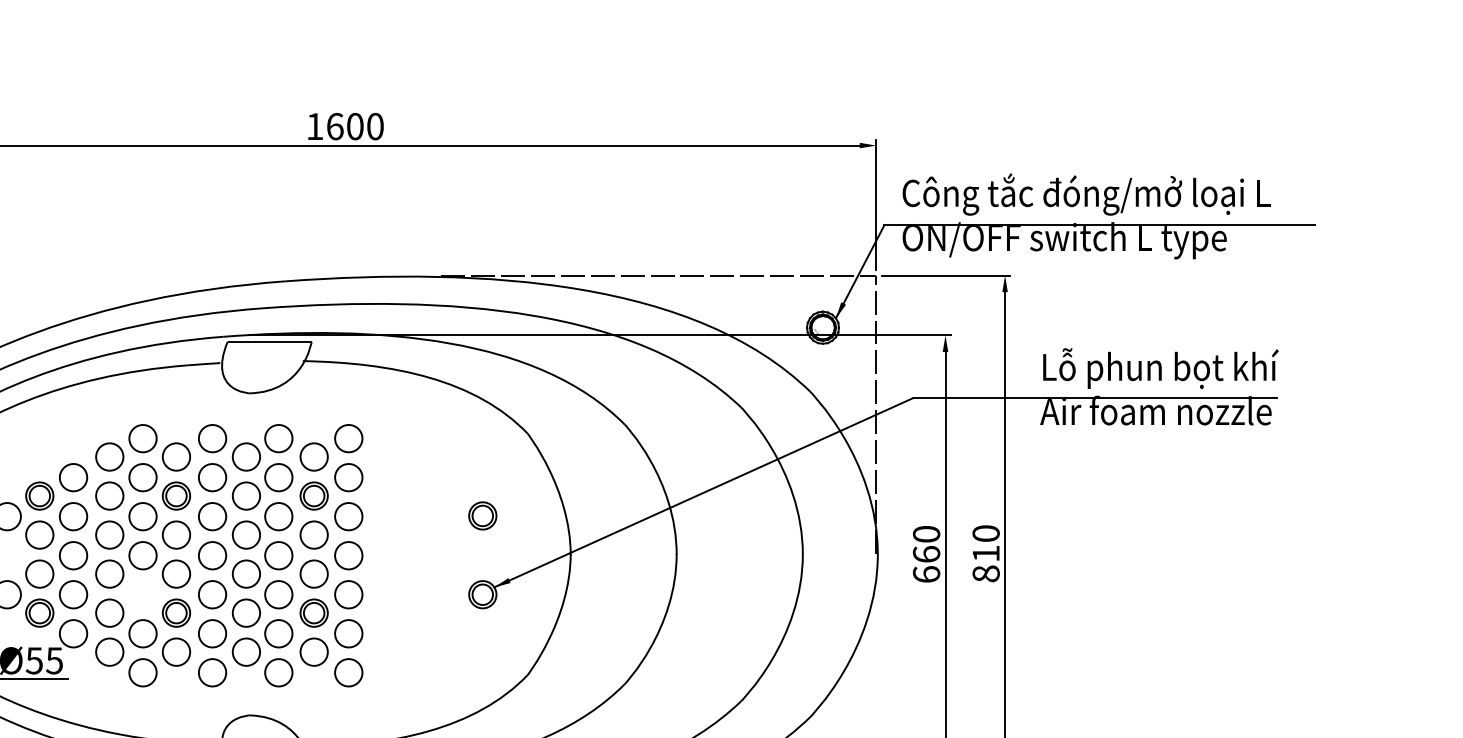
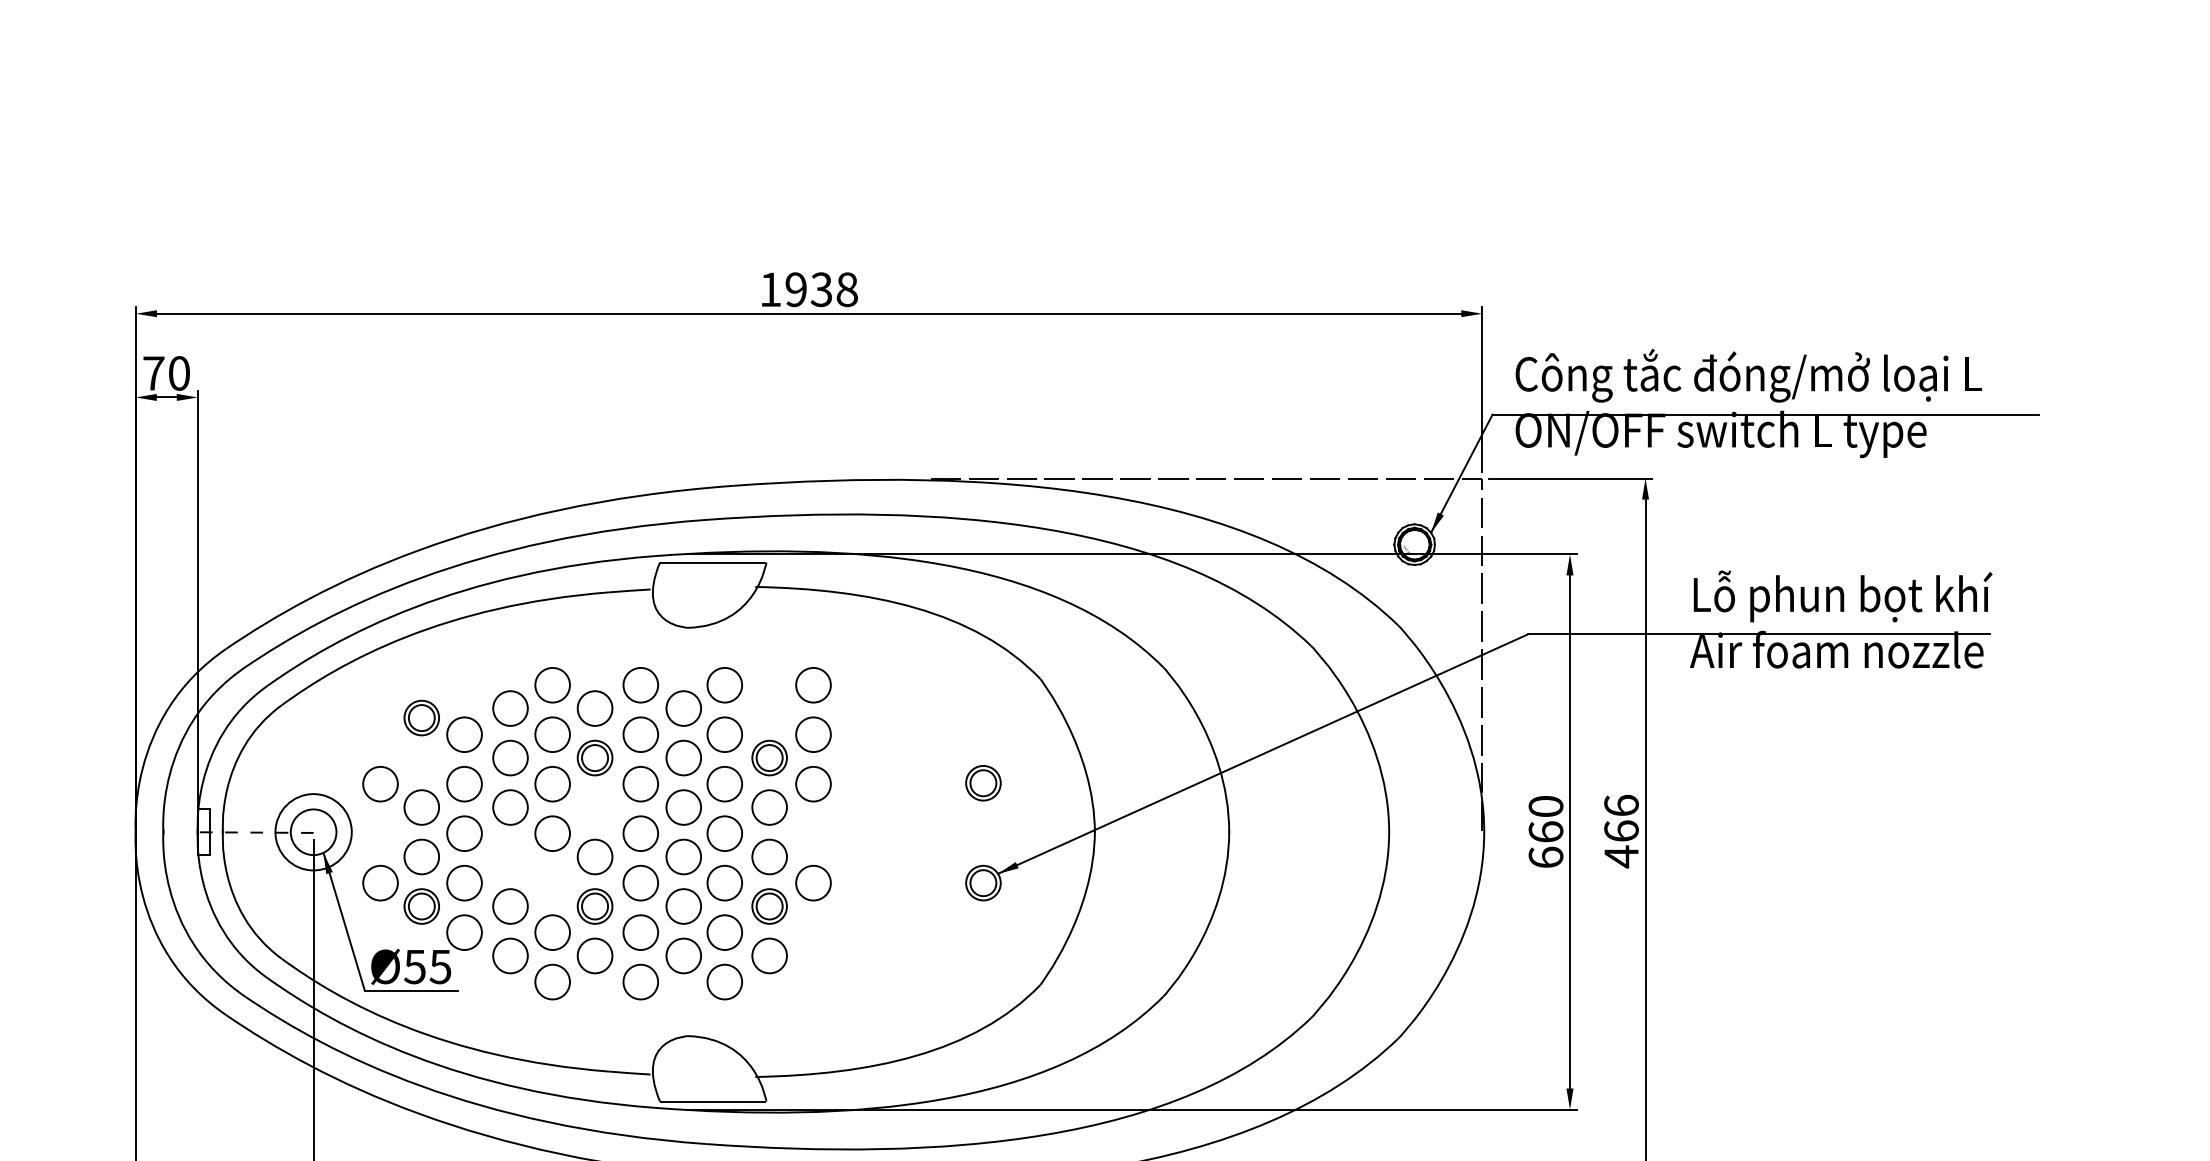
text: (355, 126) -> (821, 289), 1600 -> 1938
part: (314, 456) -> (769, 708), removed
part: (39, 495) -> (421, 717), moved
part: (176, 535) -> (594, 807), removed
text: (986, 553) -> (1621, 831), 810 -> 466
part: (348, 555) -> (813, 833), removed
part: (109, 573) -> (510, 856), removed
part: (348, 633) -> (813, 932), removed
part: (348, 672) -> (813, 981), removed

